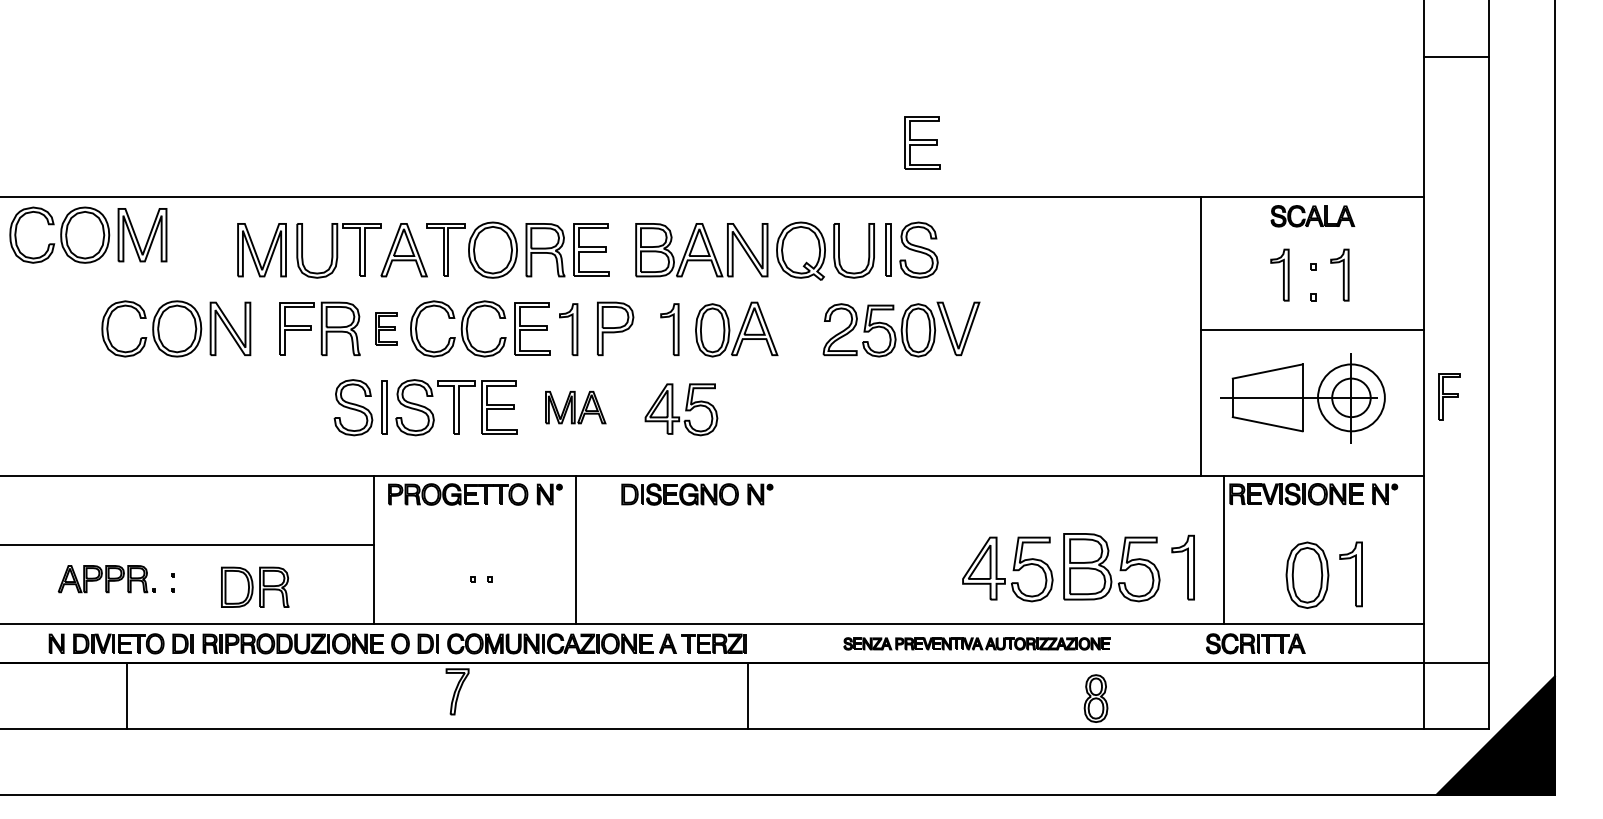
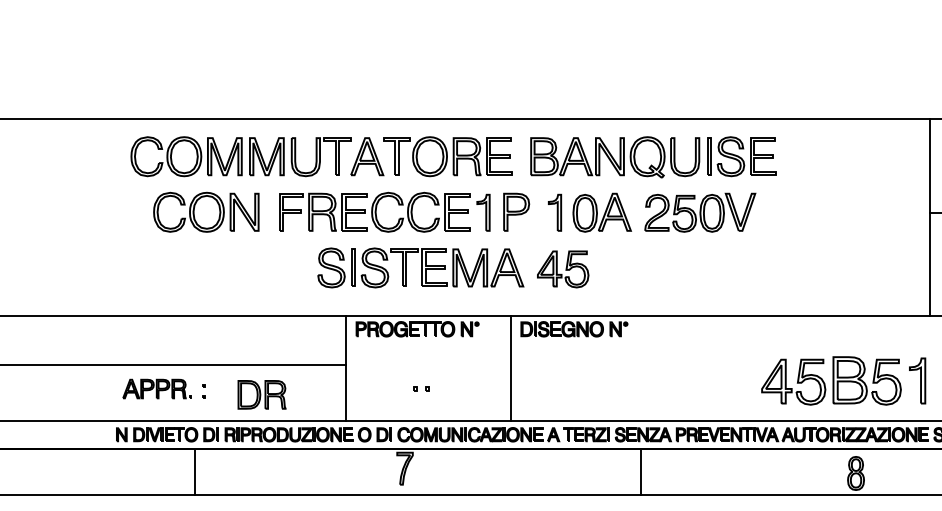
part: (922, 142) -> (763, 156), moved
part: (88, 234) -> (186, 156), moved
part: (386, 328) -> (354, 212), size x1.67
part: (901, 329) -> (700, 212), moved
part: (575, 407) -> (488, 267), size x1.67
line: (575, 549) -> (510, 368), moved
part: (976, 643) -> (771, 434), size x1.67
line: (127, 695) -> (195, 471), moved
line: (748, 695) -> (641, 471), moved

